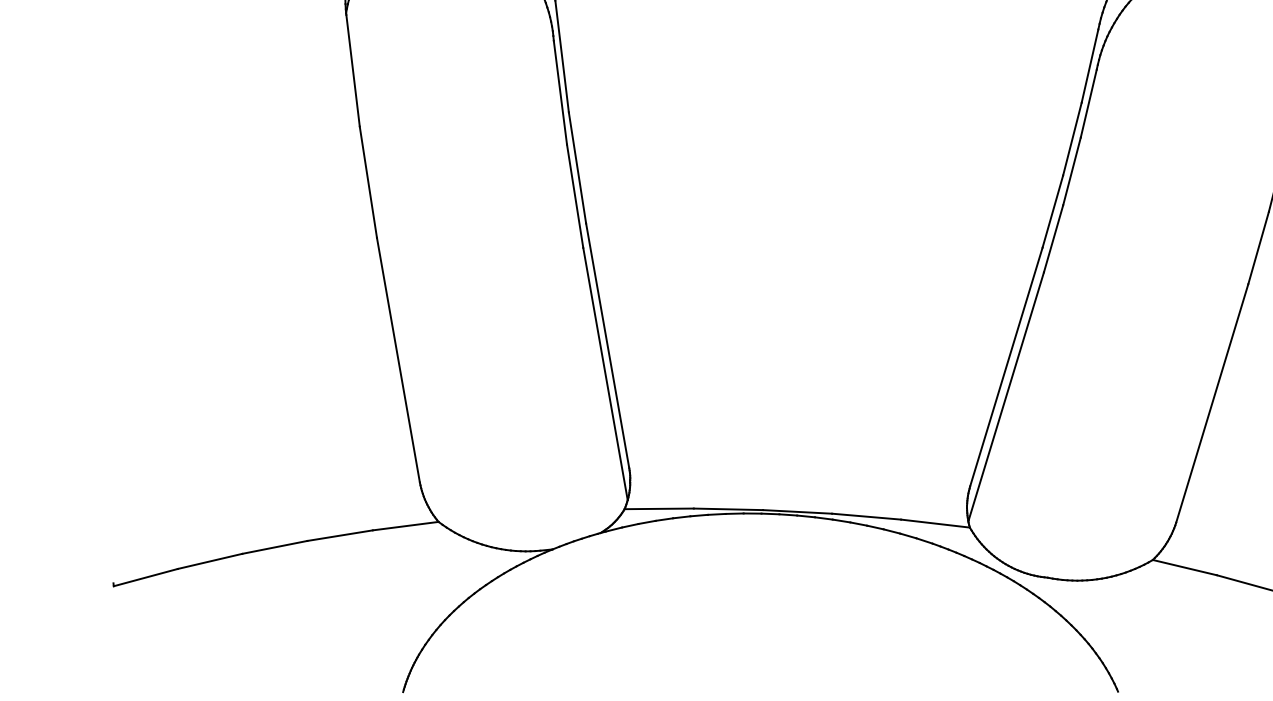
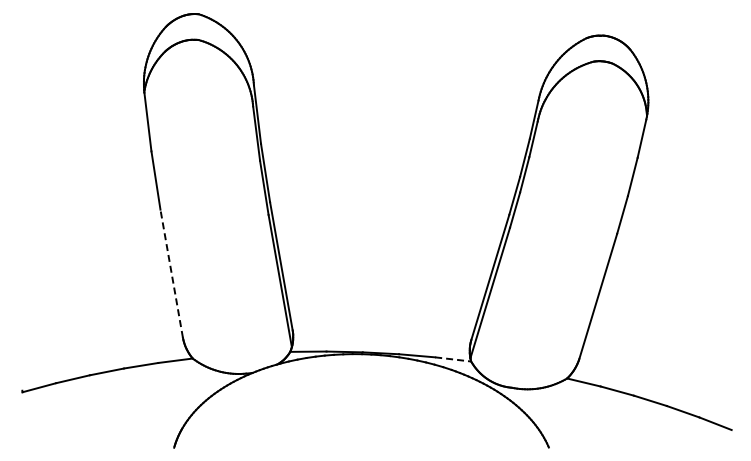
line: (398, 359) -> (171, 273), solid -> dashed
line: (936, 523) -> (453, 359), solid -> dashed

